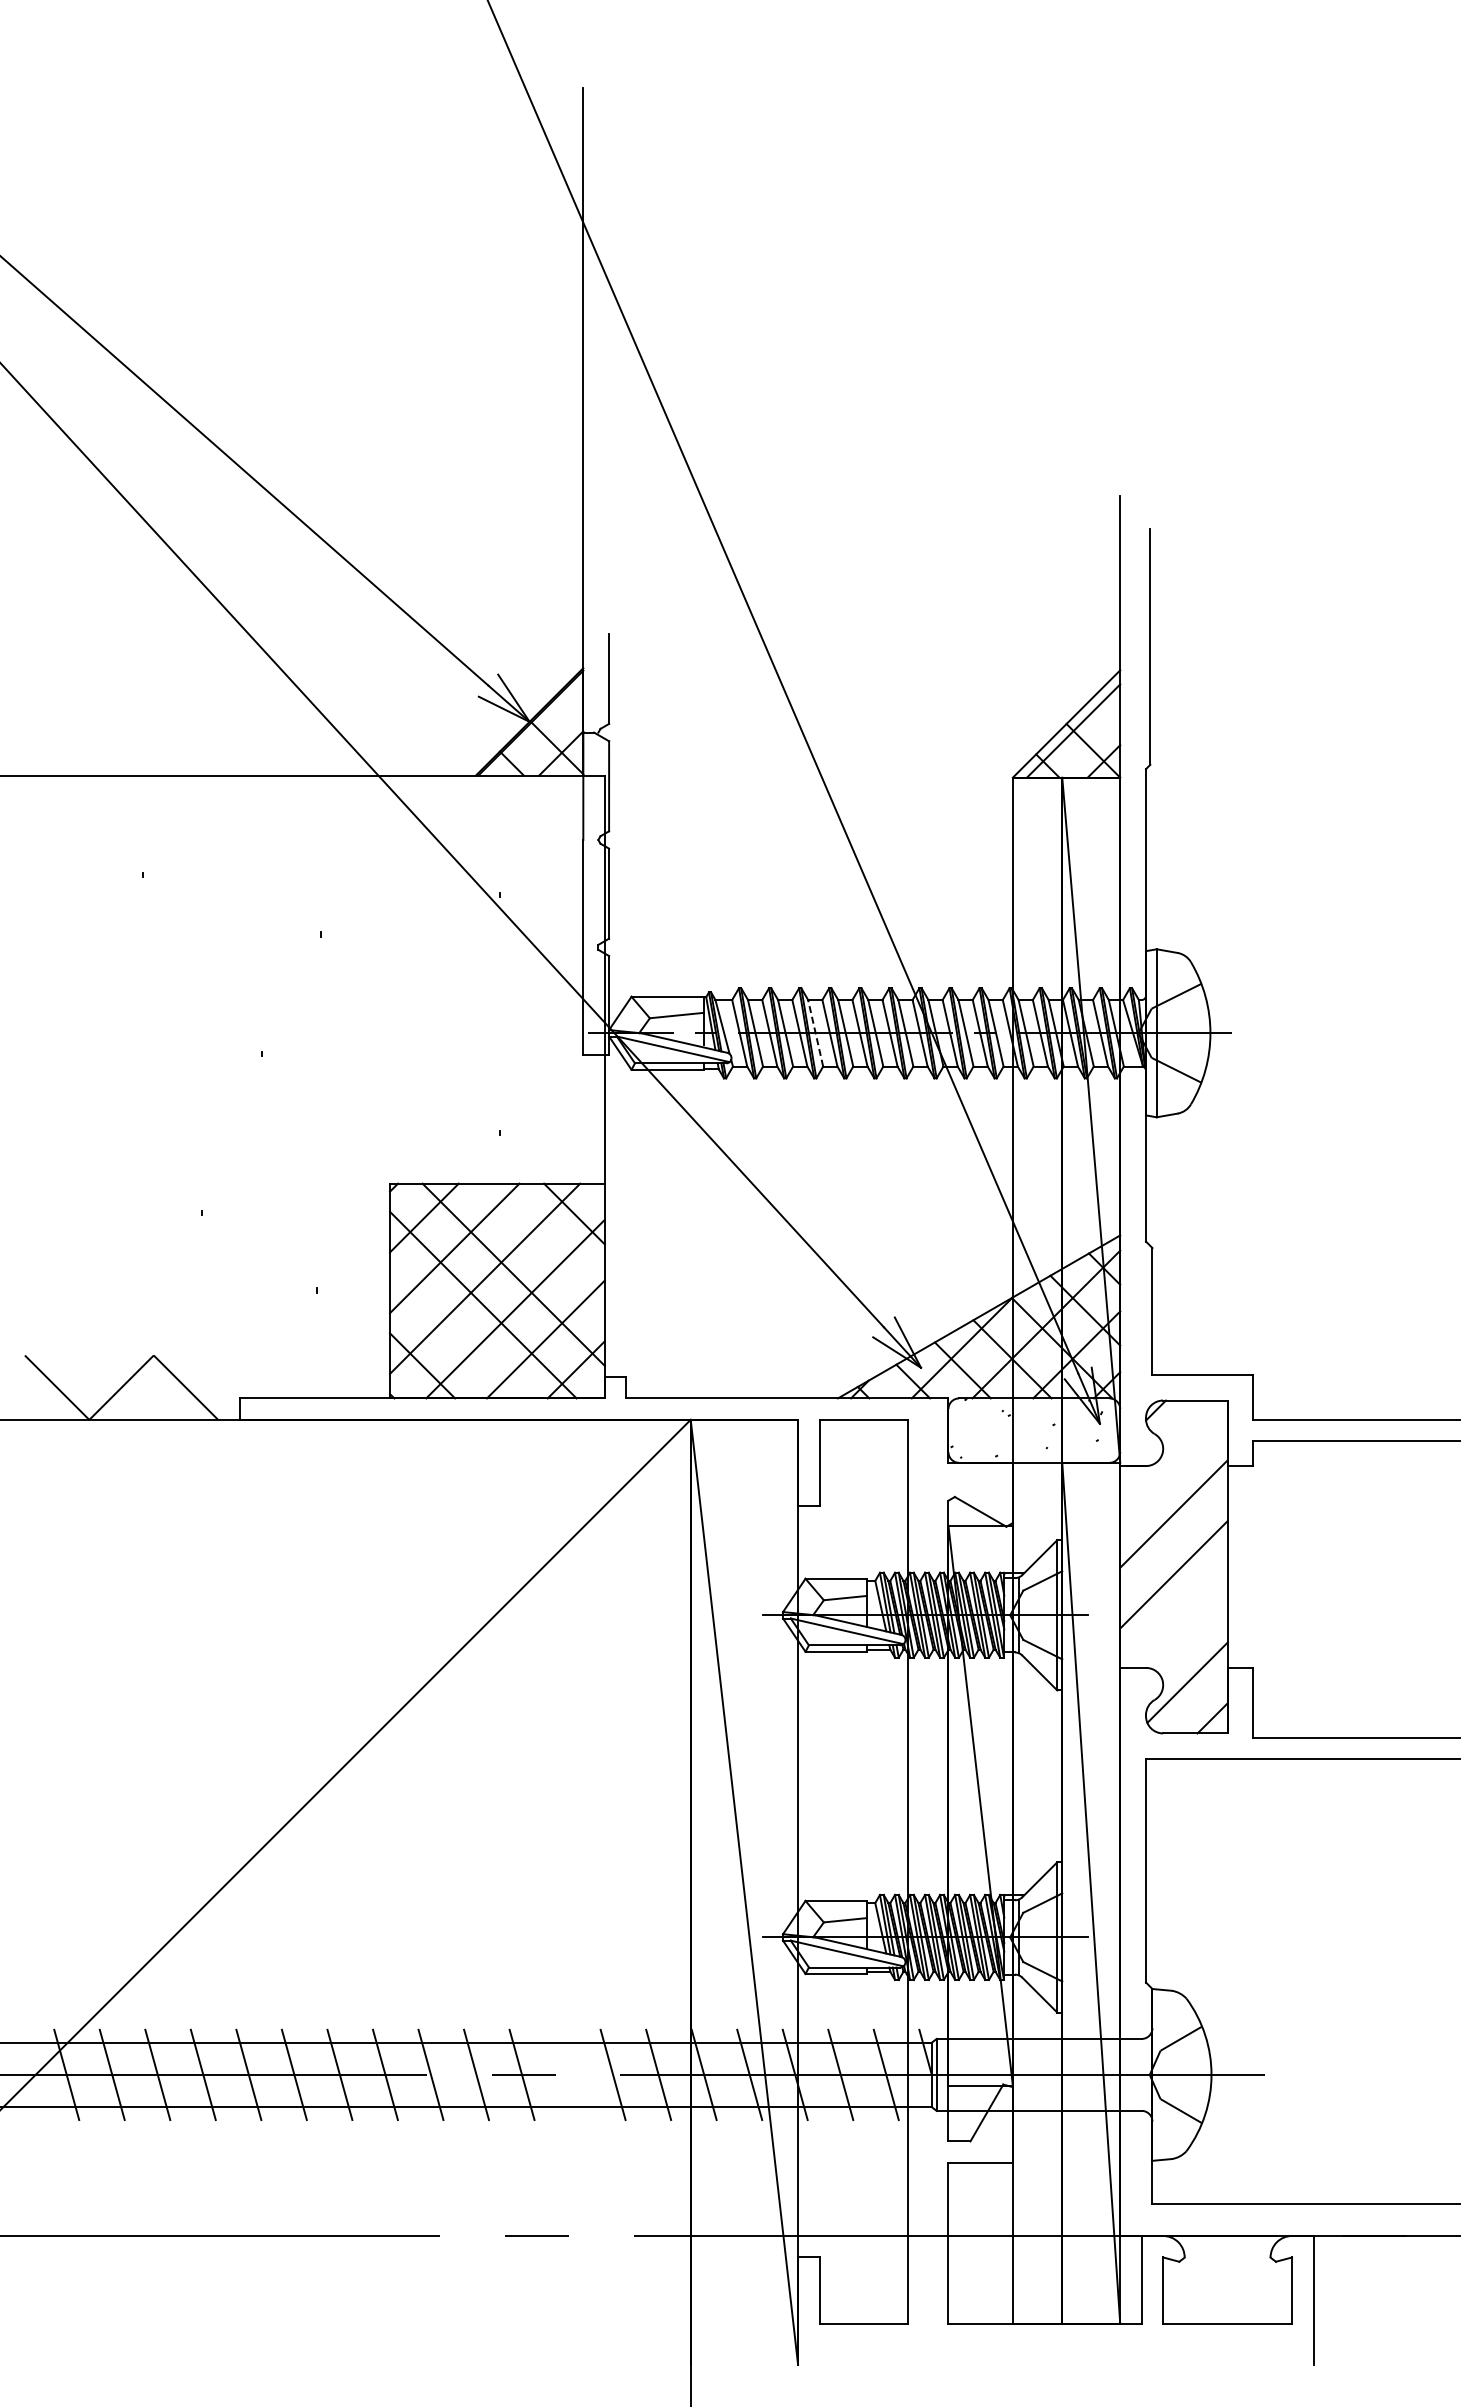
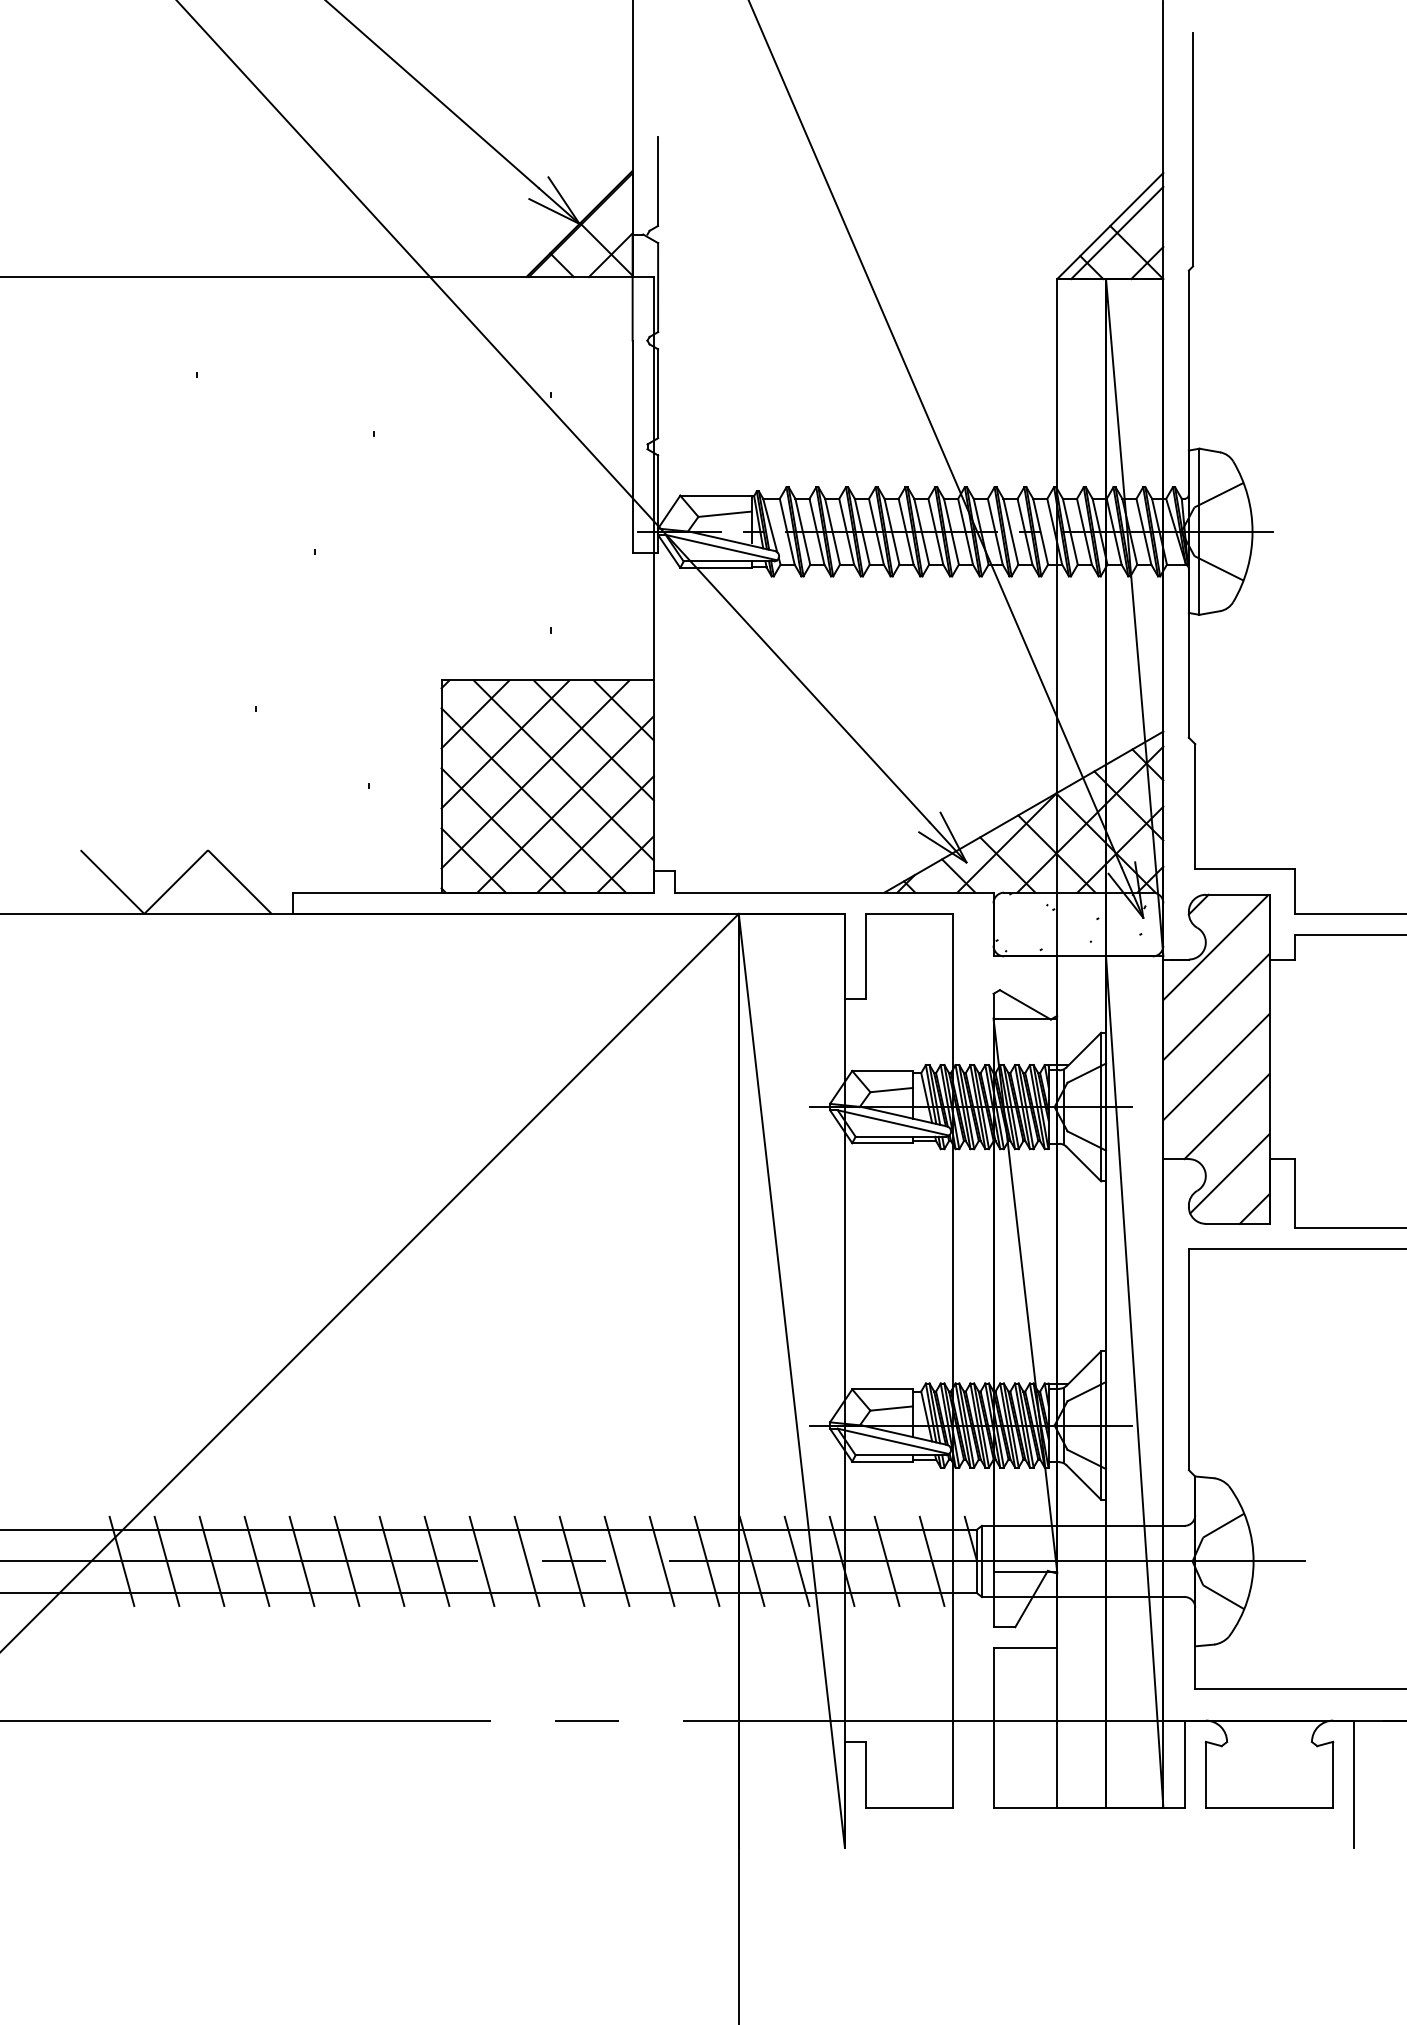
line: (815, 1032) -> (862, 530), dashed -> solid
line: (543, 1244) -> (593, 740), added
line: (452, 1335) -> (503, 830), added
line: (1172, 1454) -> (1215, 948), added
line: (1184, 1624) -> (1226, 1116), added
line: (567, 2074) -> (616, 1561), added

